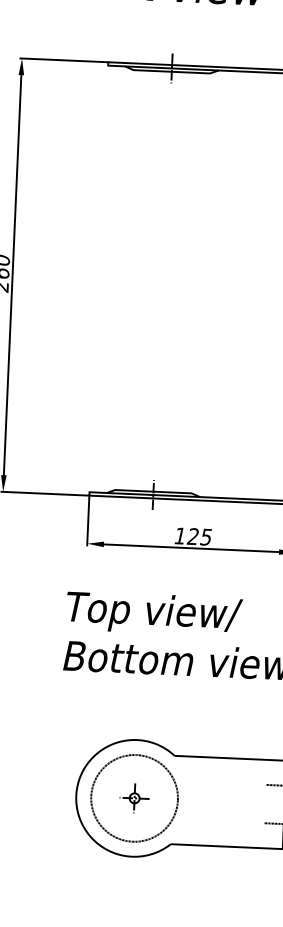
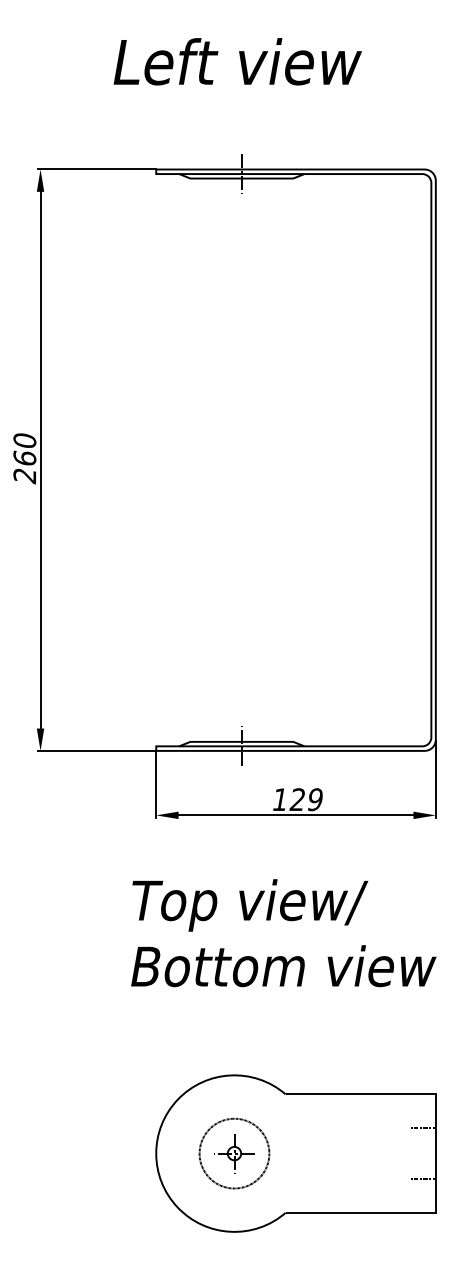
text: (205, 537) -> (314, 799), 125 -> 129
circle: (134, 798) -> (234, 1153), size x0.6

